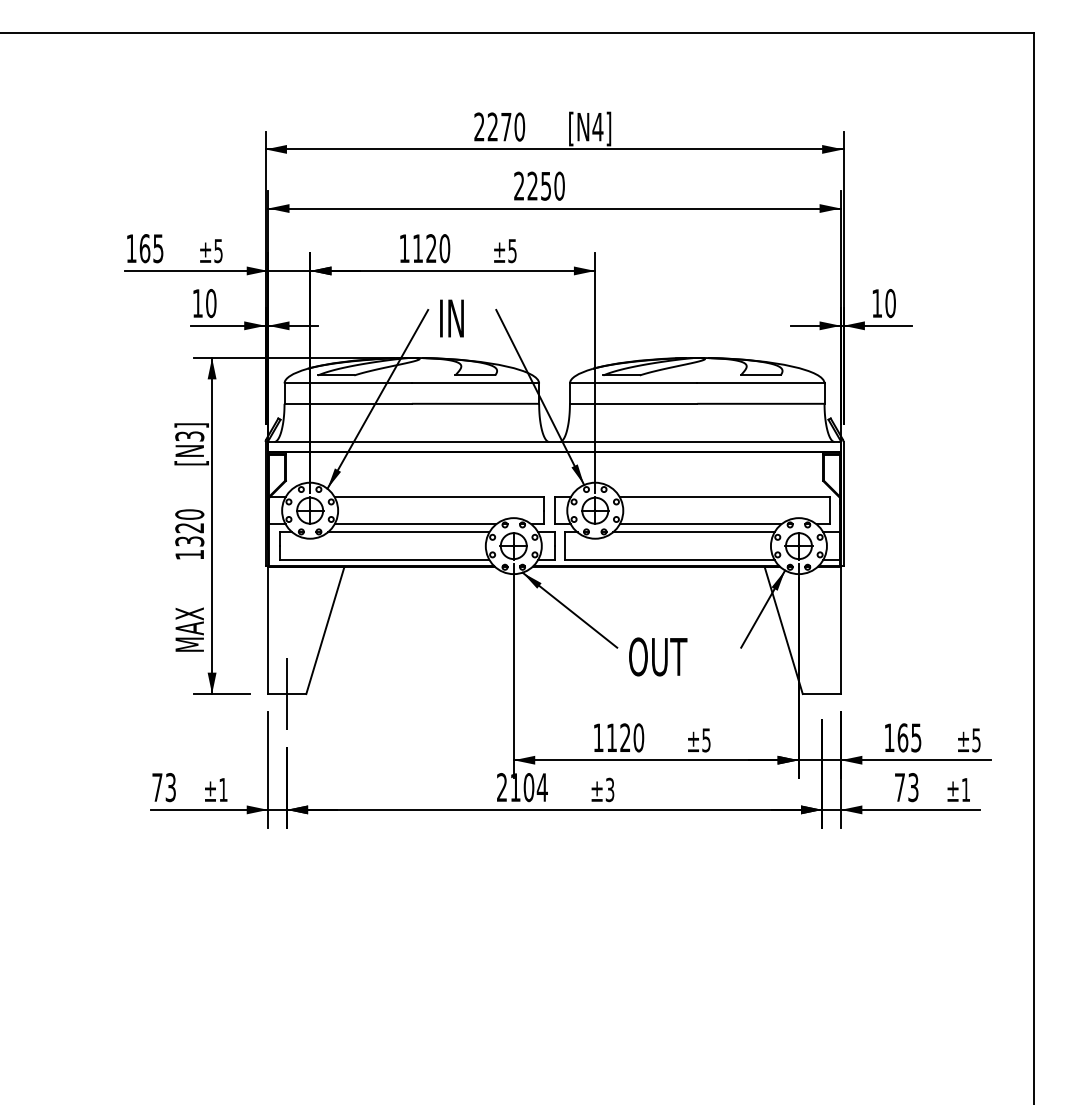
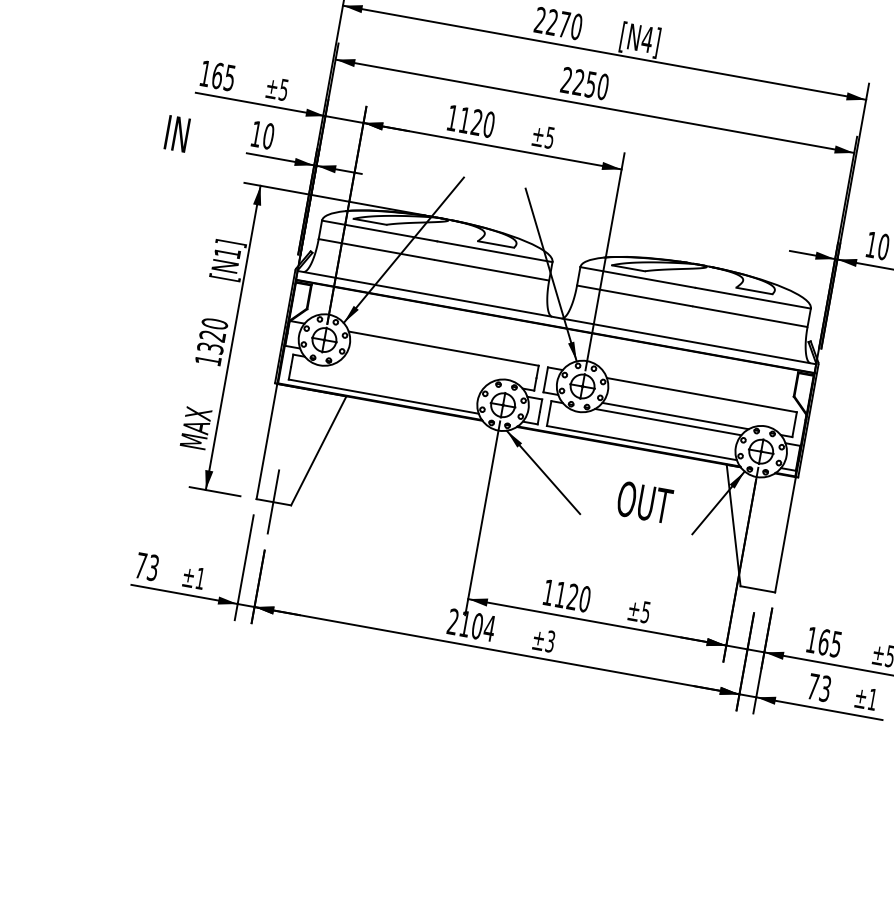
text: (451, 318) -> (176, 133), moved
text: (189, 436) -> (227, 253), [N3] -> [N1]
line: (415, 524) -> (417, 369), removed
line: (408, 532) -> (409, 375), removed
text: (658, 656) -> (645, 502), moved

